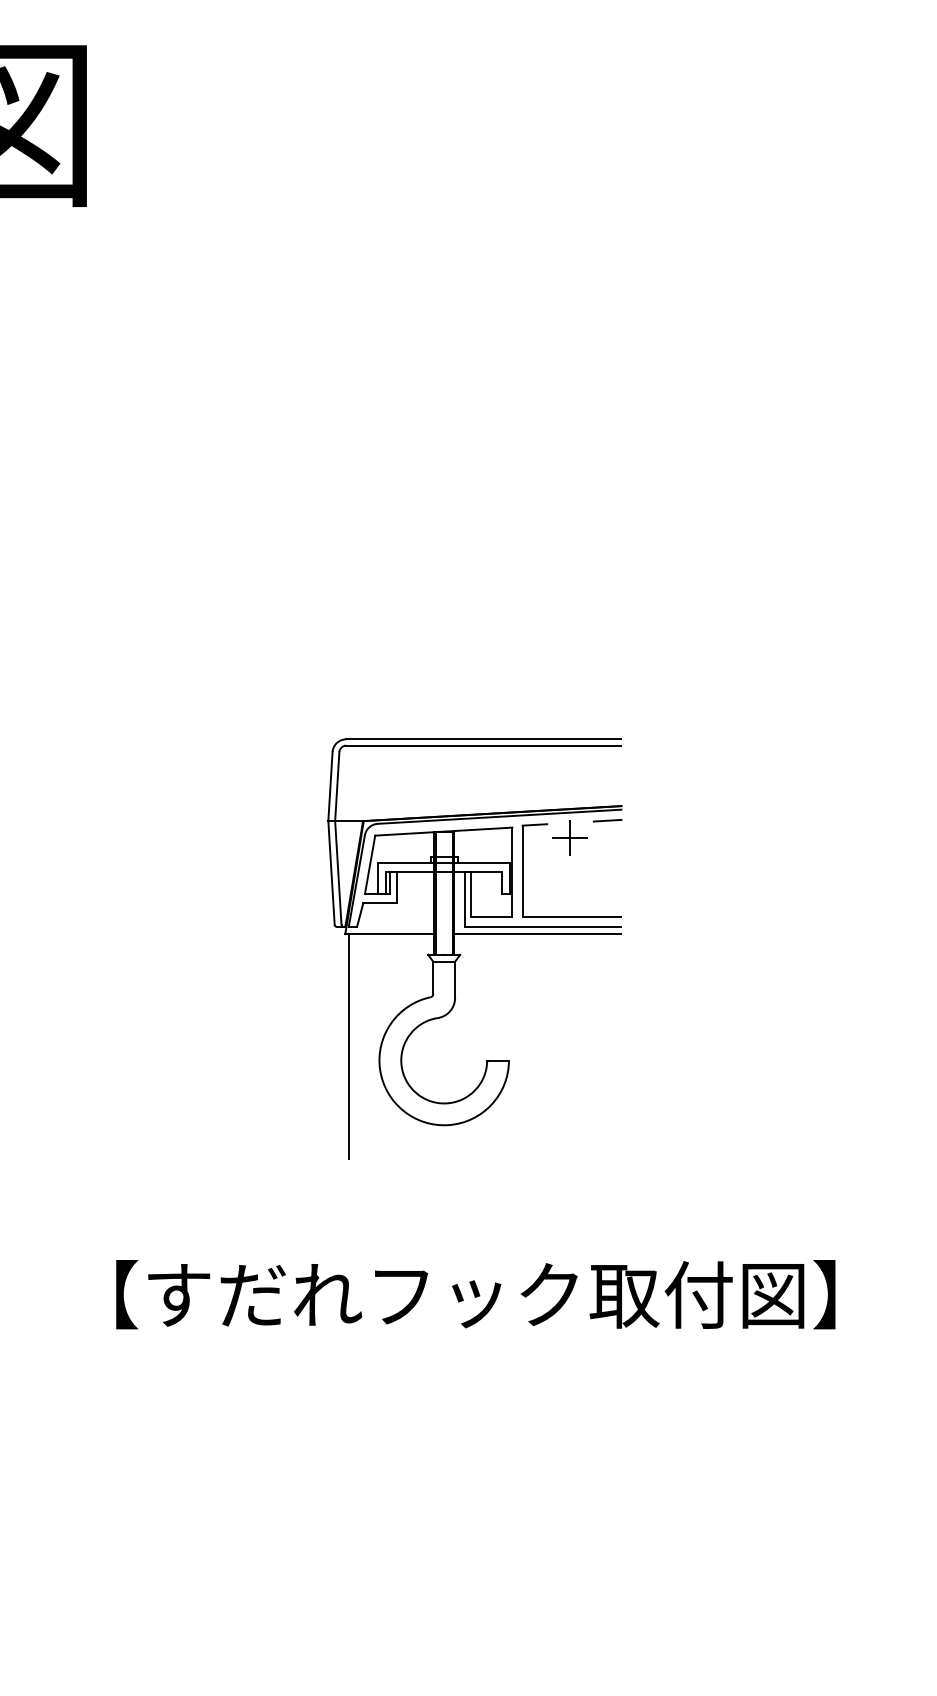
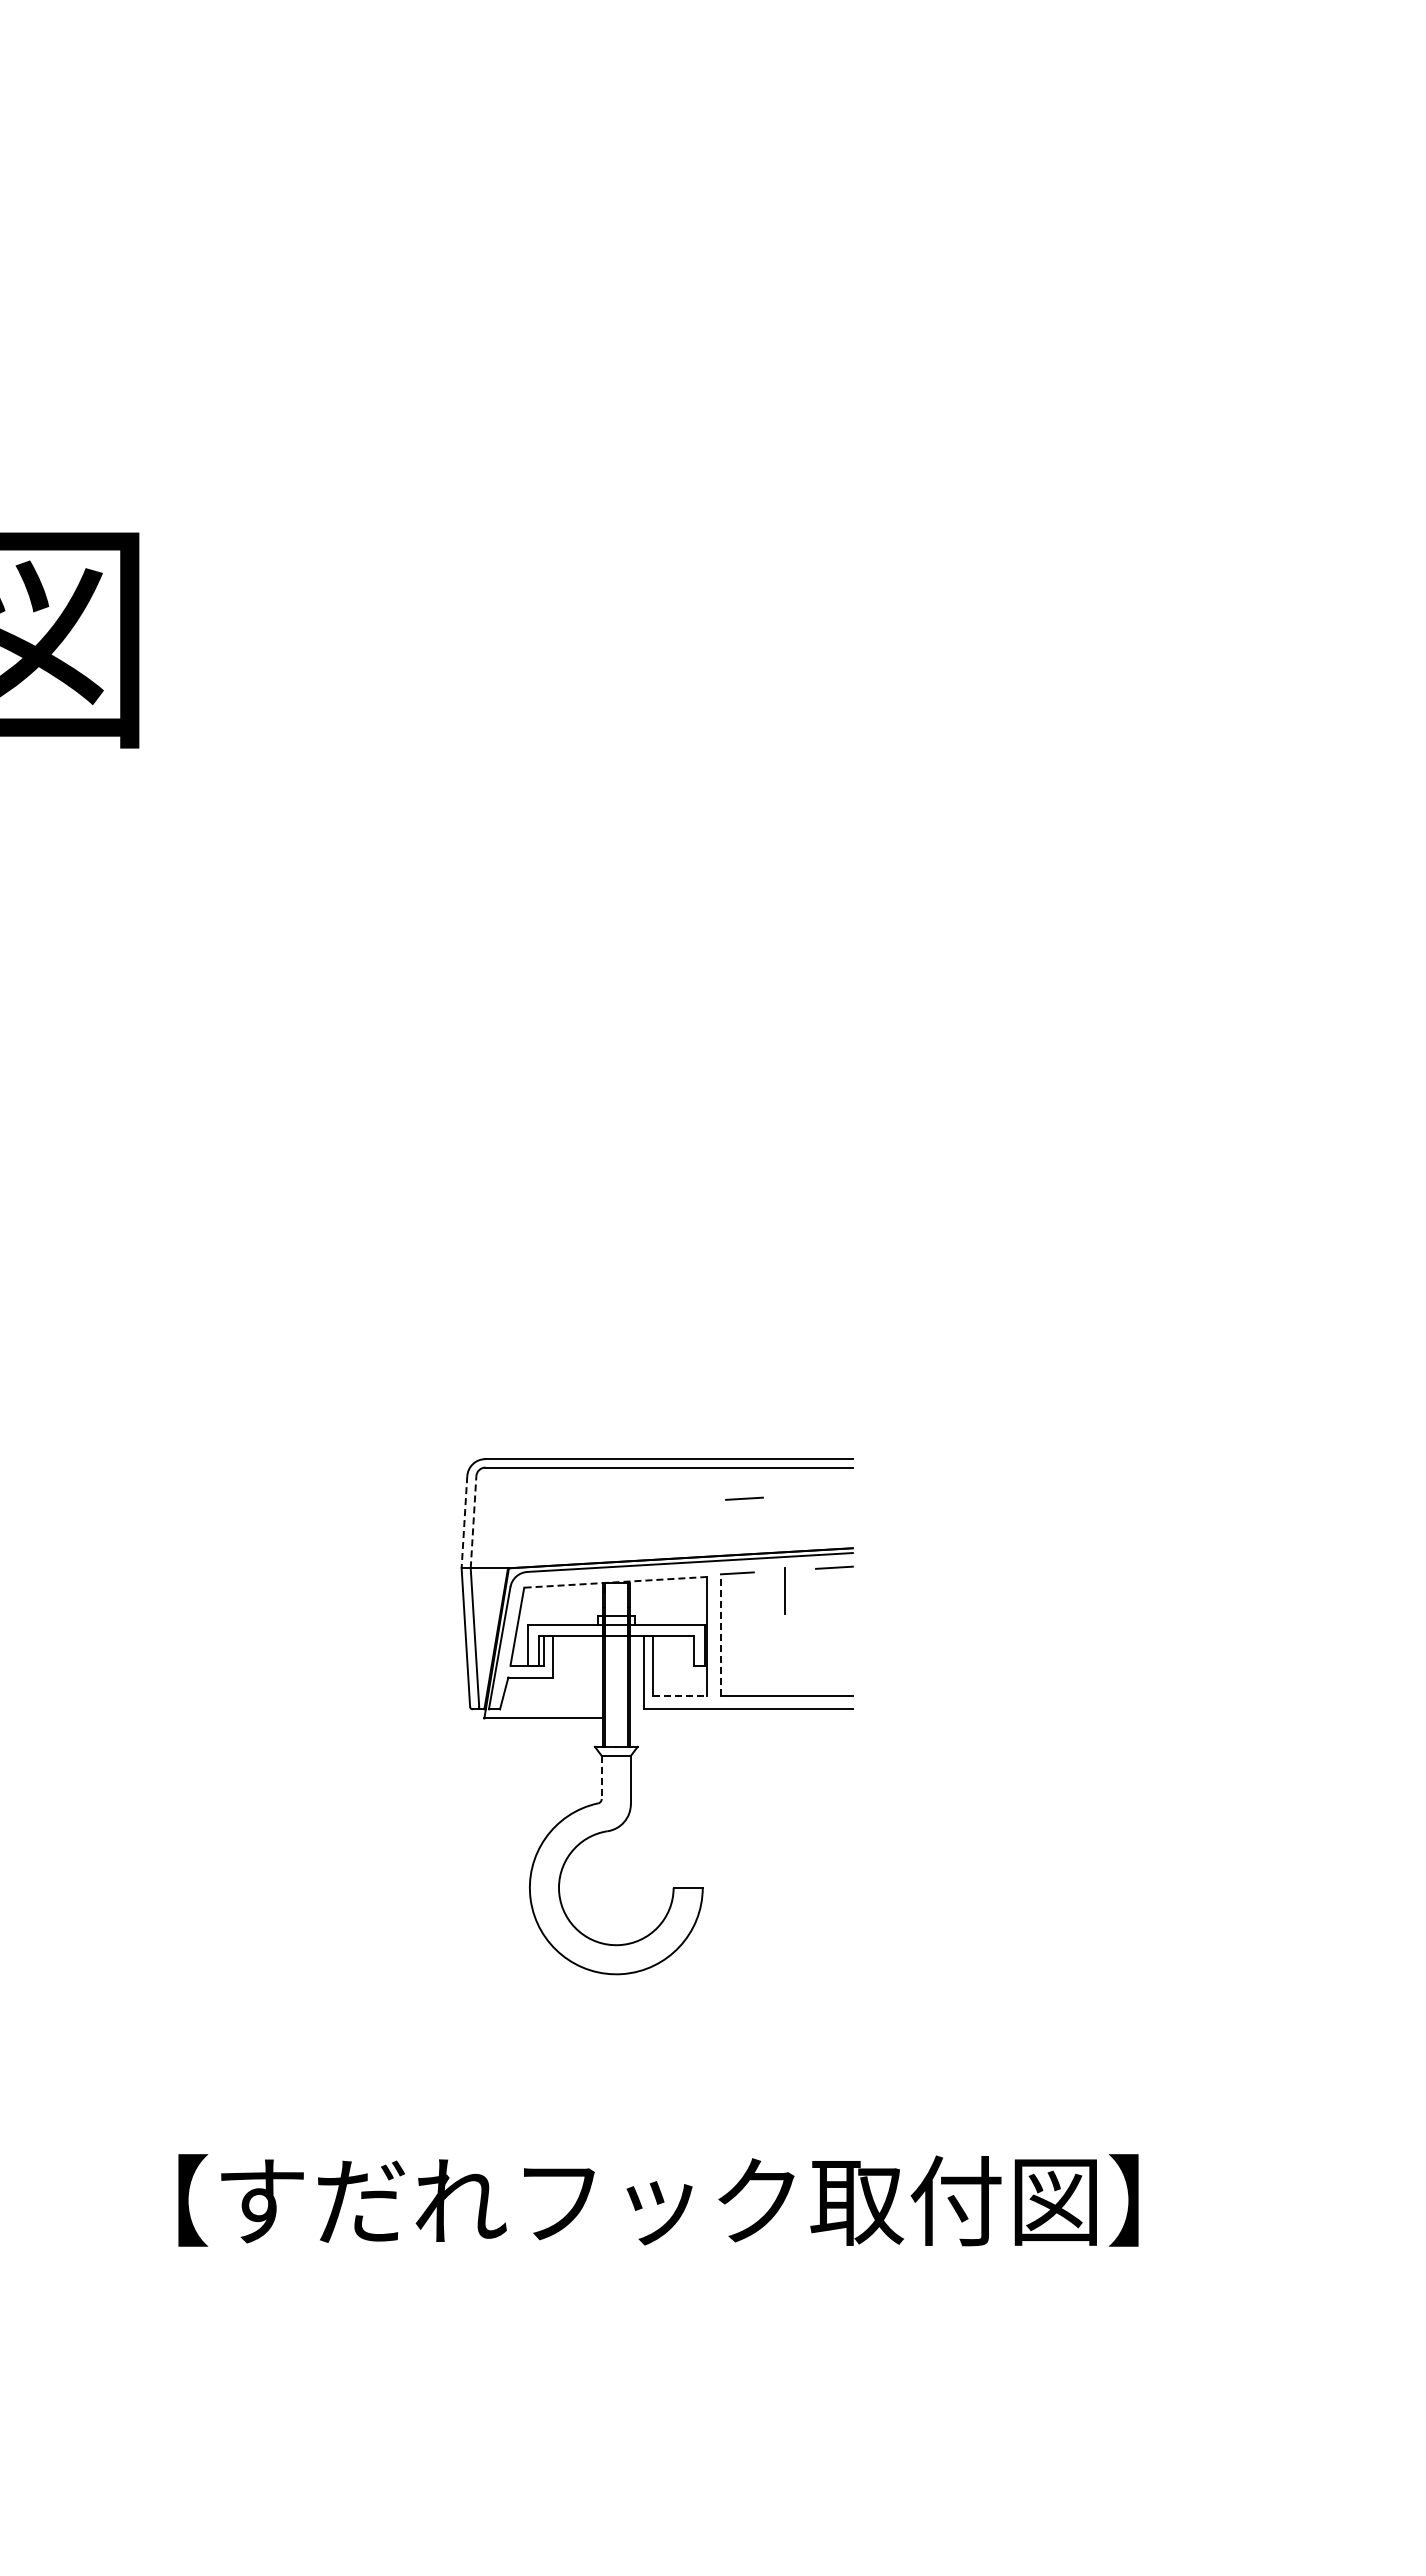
line: (540, 768) -> (744, 1498), added
line: (330, 786) -> (464, 1522), solid -> dashed
line: (337, 786) -> (473, 1521), solid -> dashed
line: (443, 831) -> (615, 1582), solid -> dashed
line: (570, 838) -> (784, 1591), removed
line: (522, 871) -> (720, 1635), solid -> dashed
line: (492, 916) -> (680, 1695), solid -> dashed
line: (537, 933) -> (740, 1718), removed
line: (433, 977) -> (601, 1777), solid -> dashed
line: (348, 1046) -> (488, 1868), removed

